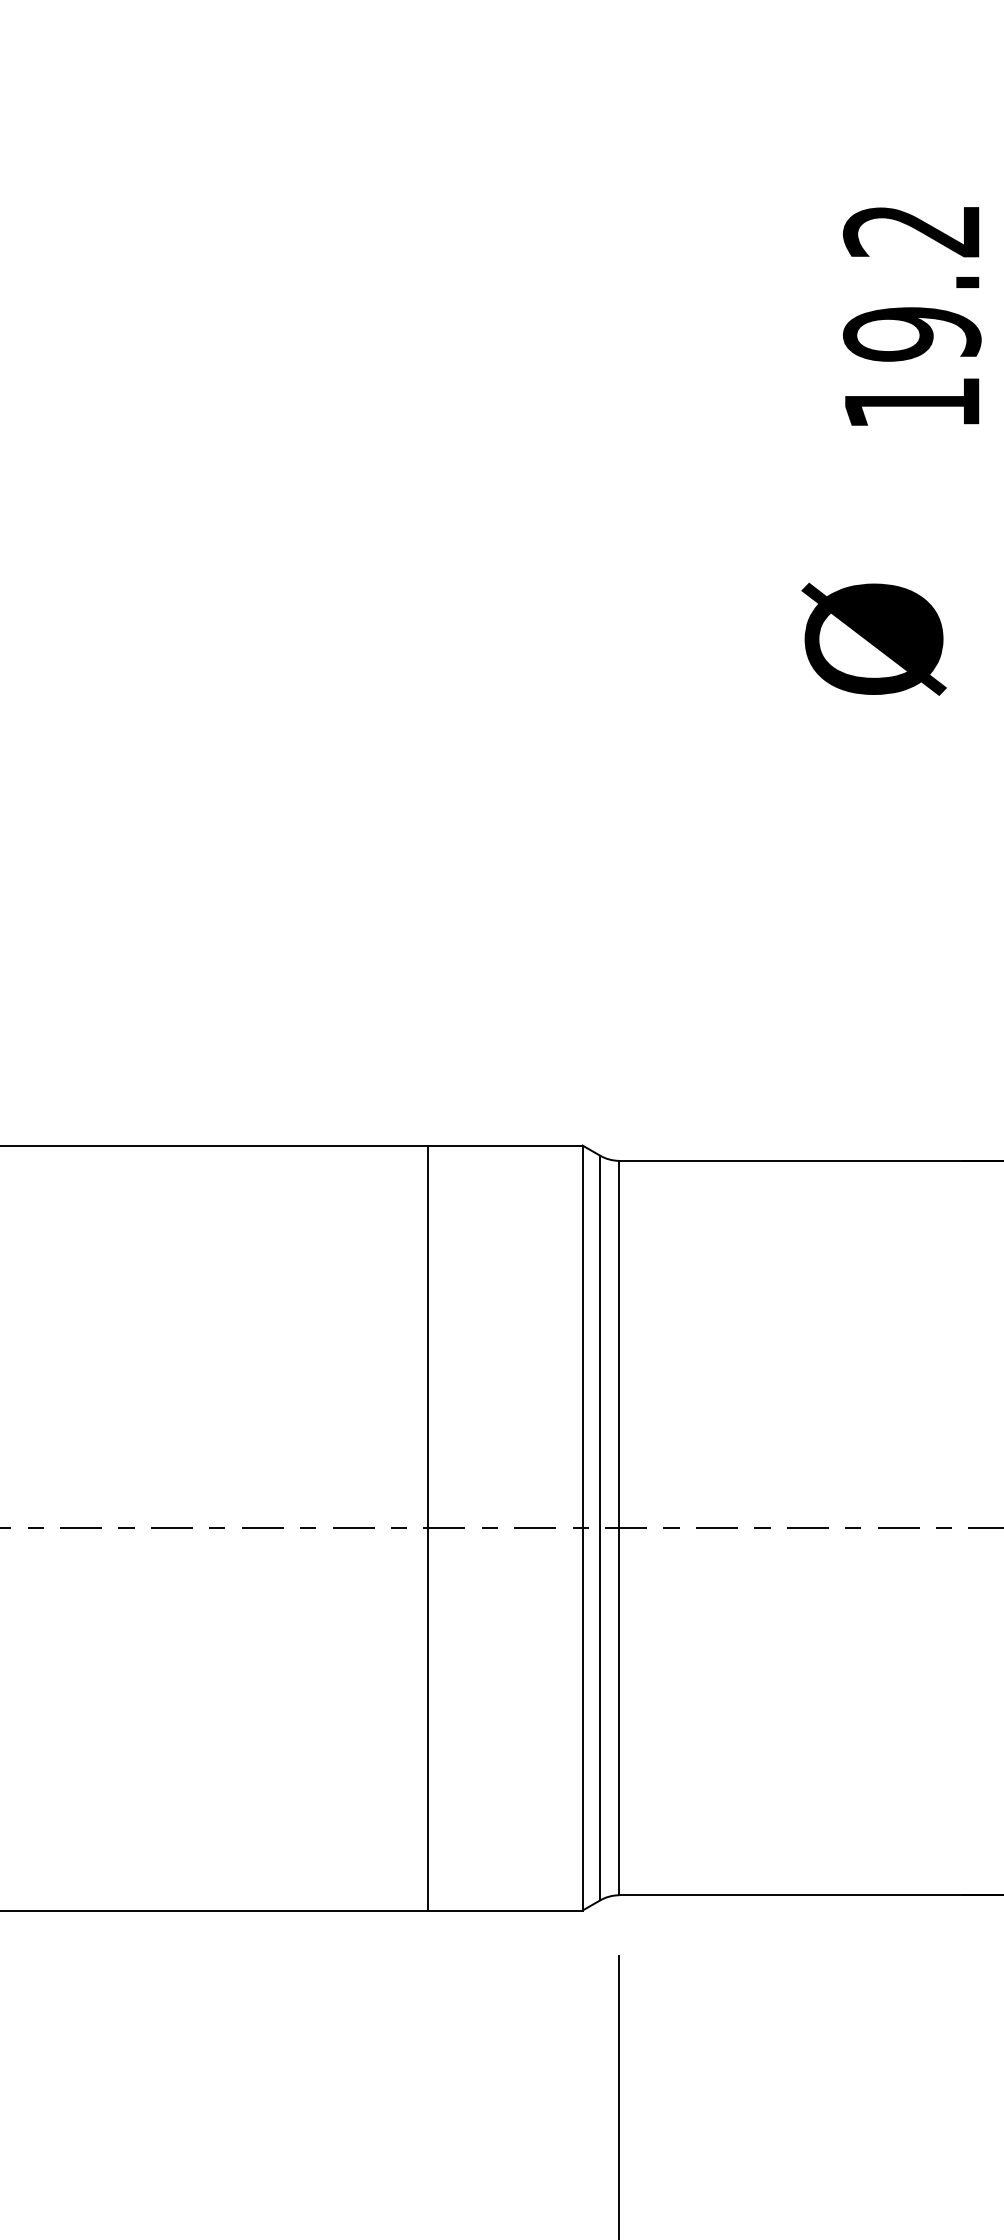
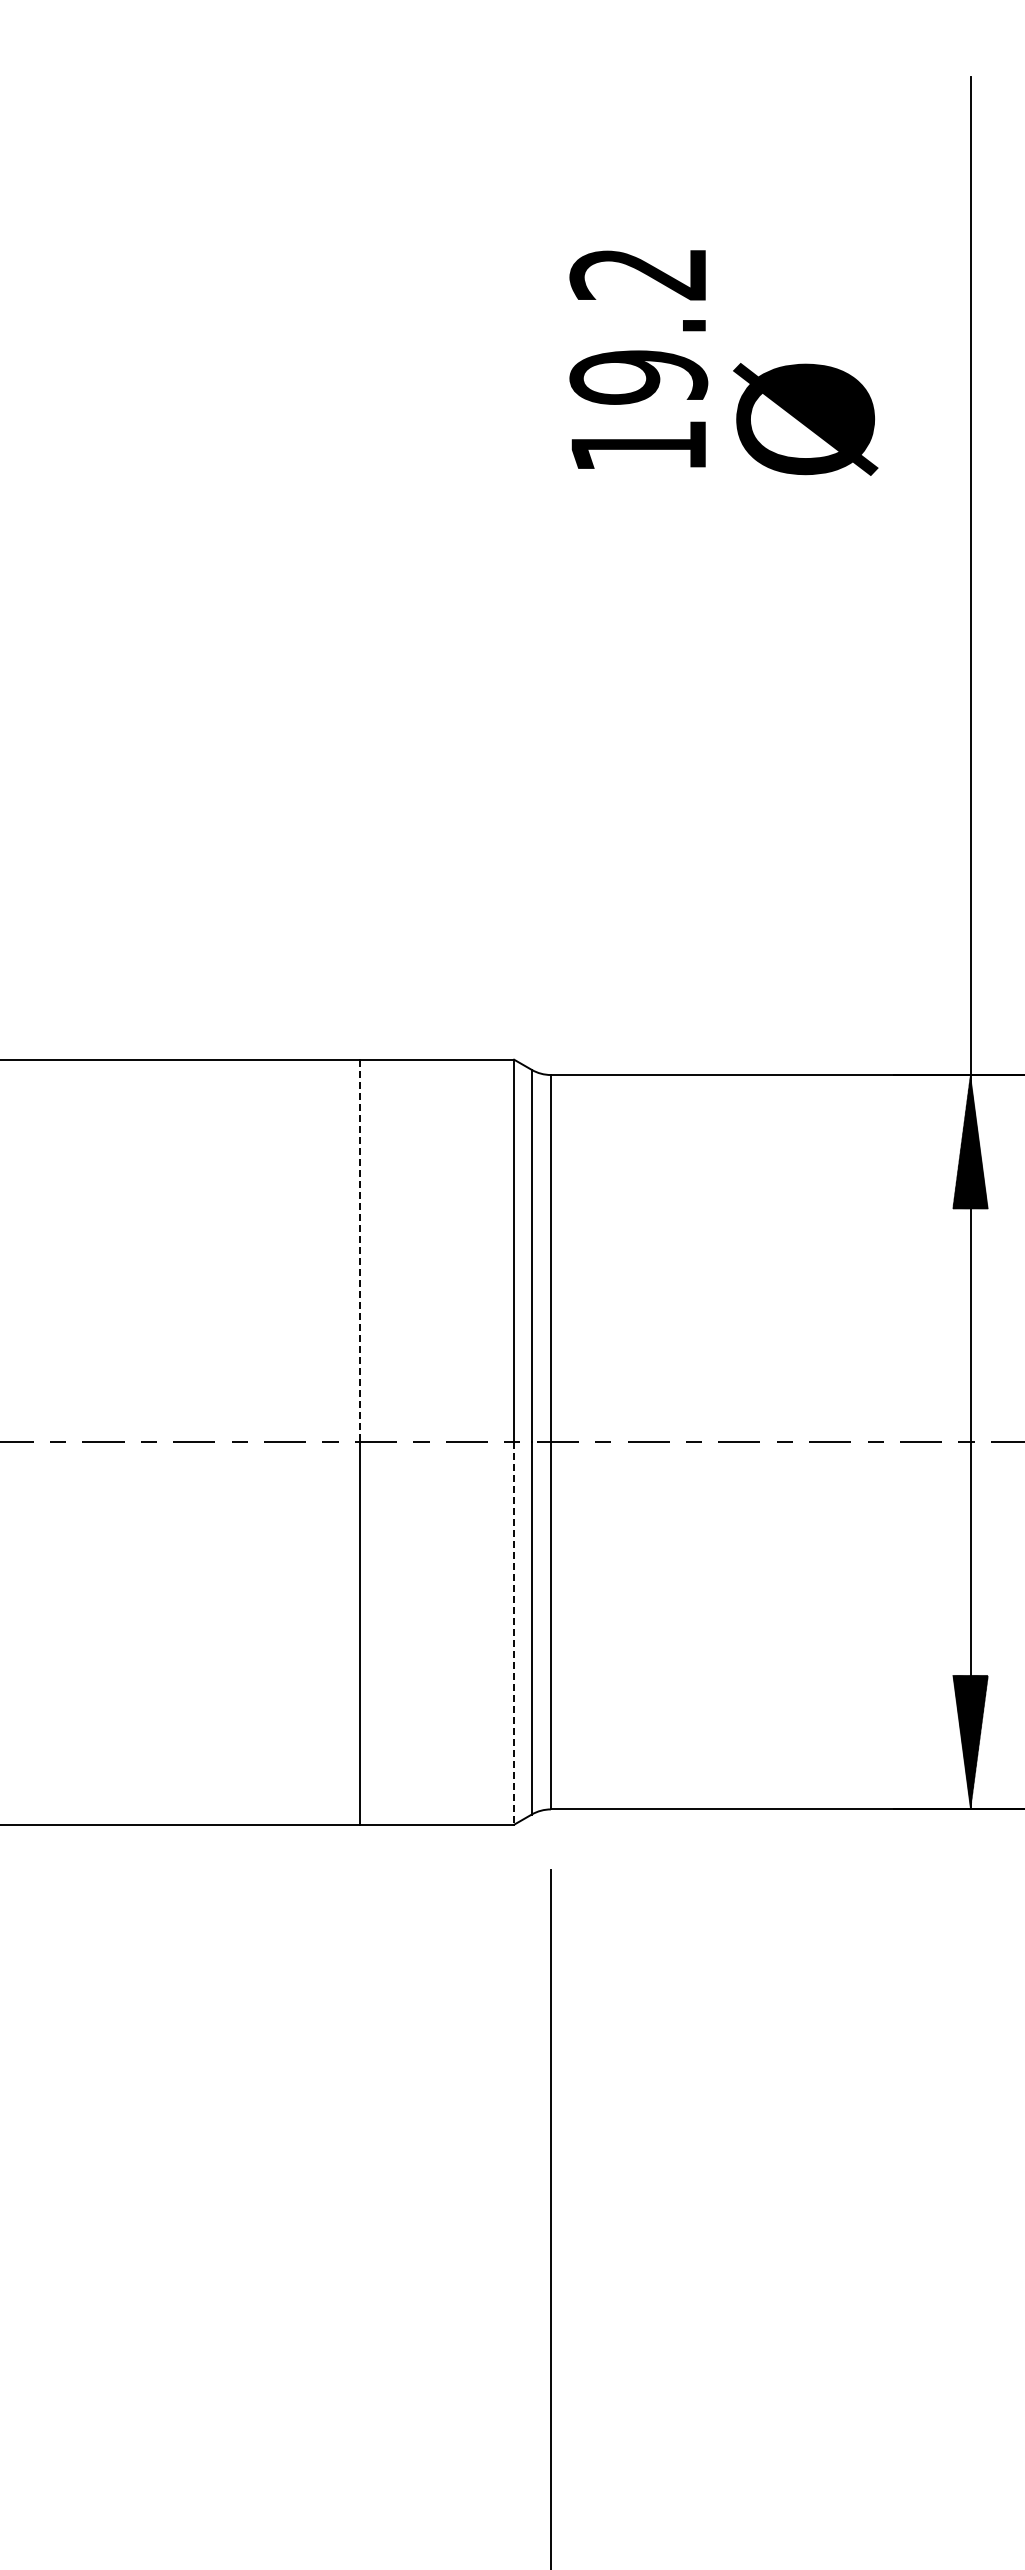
text: (911, 316) -> (638, 359), moved
text: (873, 639) -> (805, 419), moved
line: (427, 1337) -> (359, 1251), solid -> dashed
line: (582, 1719) -> (514, 1633), solid -> dashed

